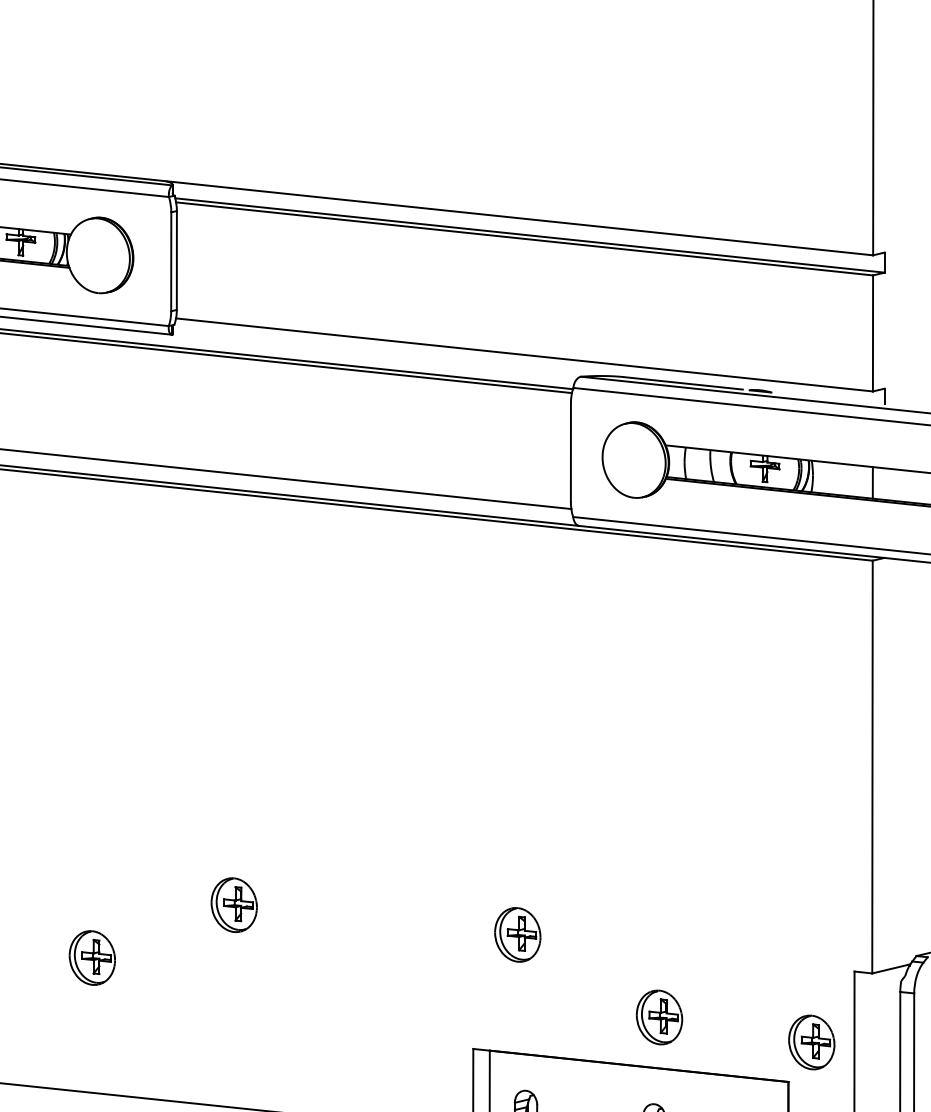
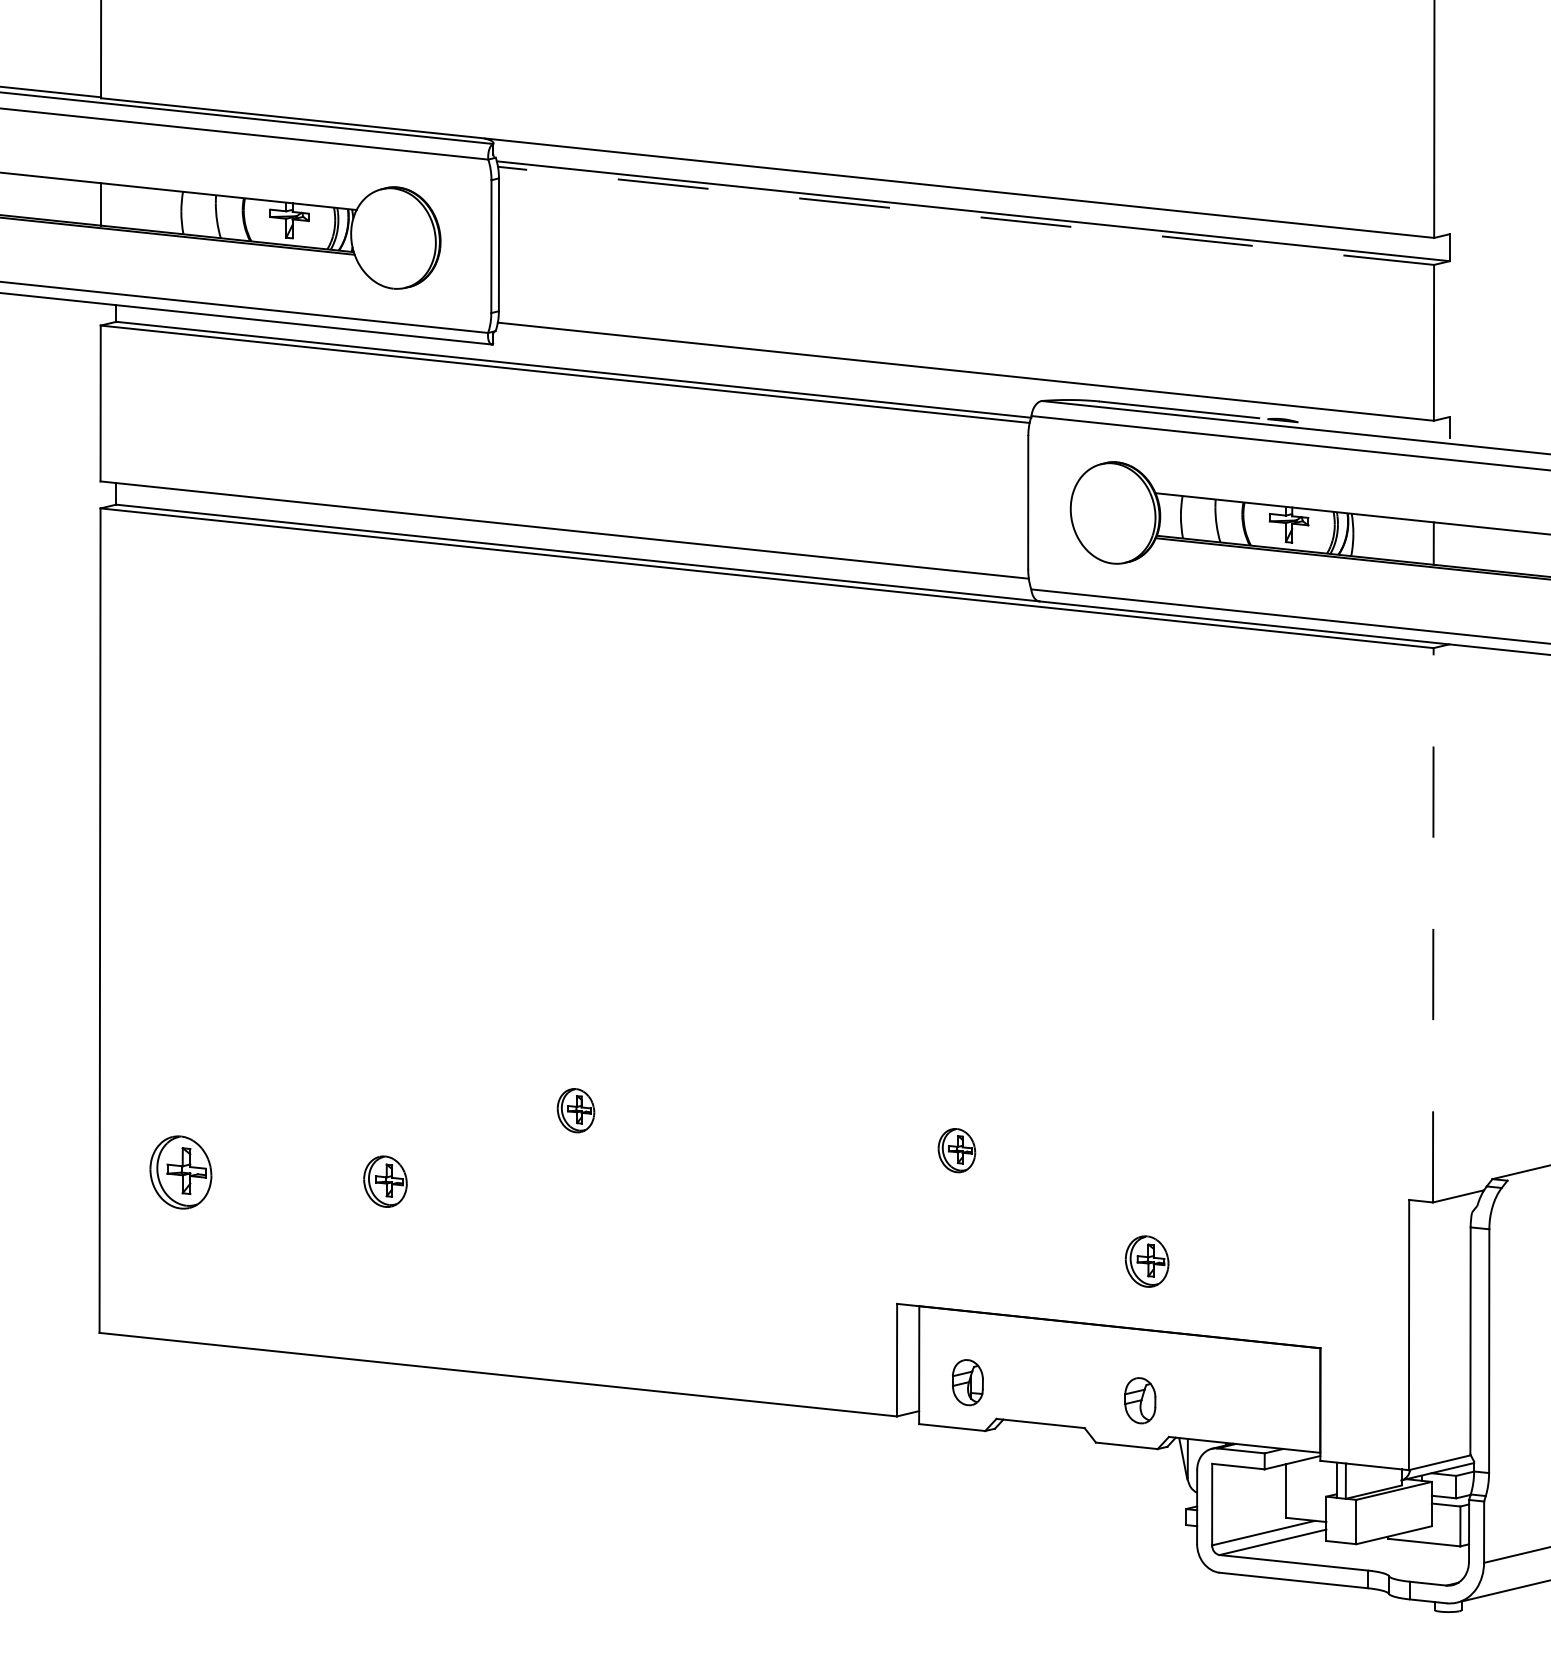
line: (524, 238) -> (966, 215), solid -> dashed
line: (872, 766) -> (1433, 924), solid -> dashed
part: (233, 904) -> (575, 1110), size x0.6
part: (517, 934) -> (956, 1150), size x0.6
part: (92, 957) -> (385, 1181), size x0.7
part: (658, 1017) -> (1146, 1261), size x0.7
part: (811, 1042) -> (1351, 1295), removed

